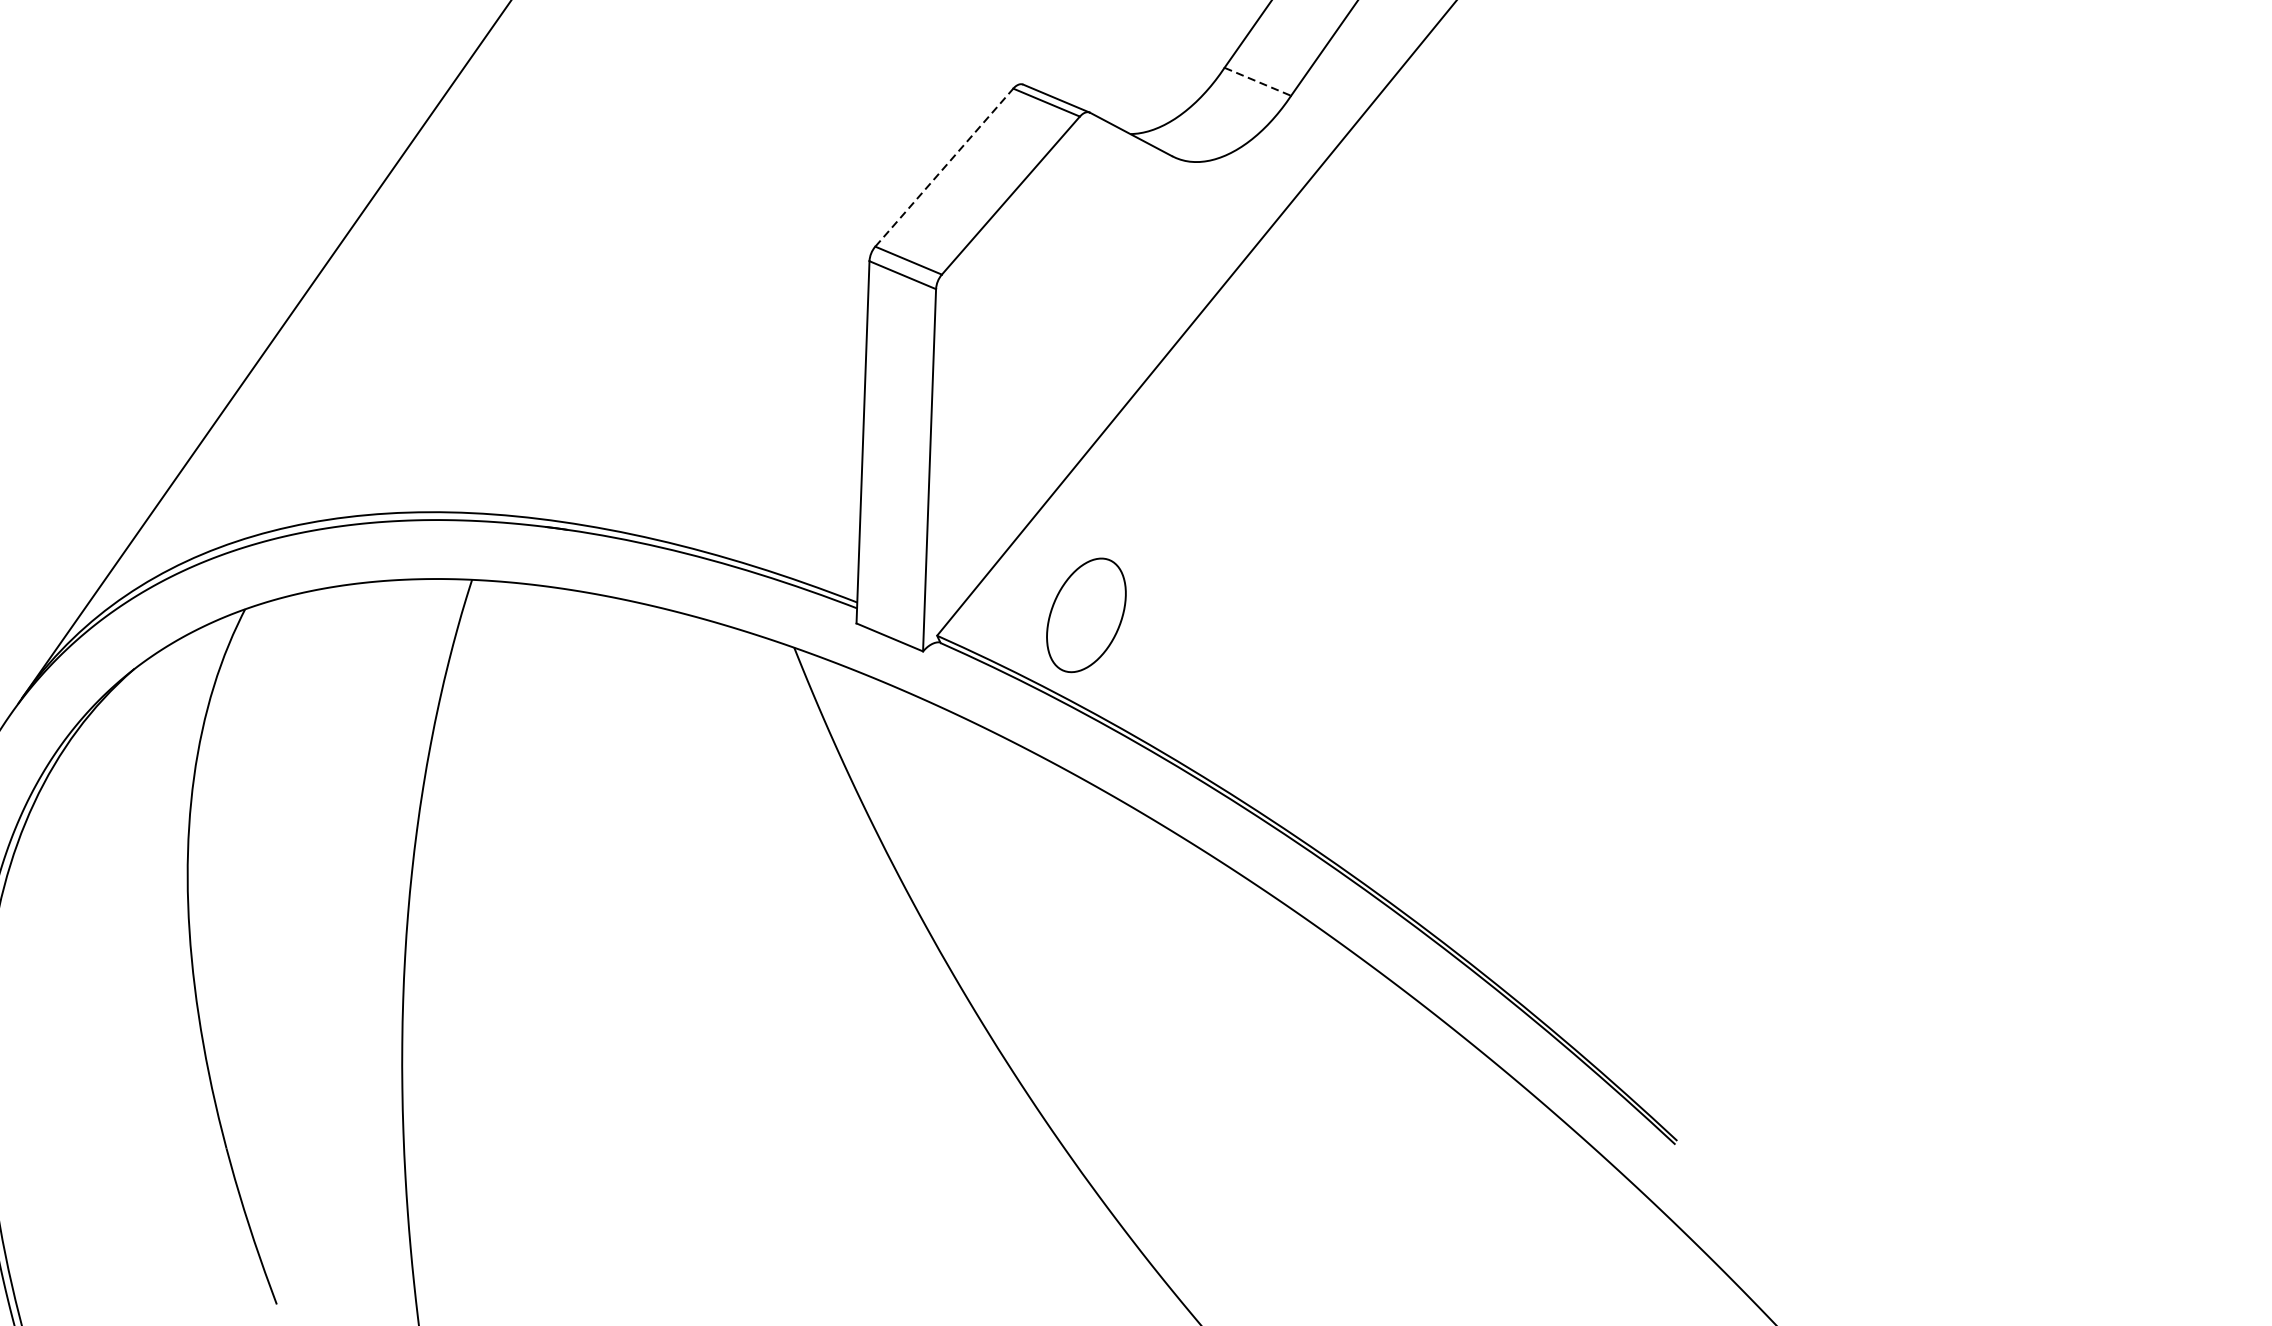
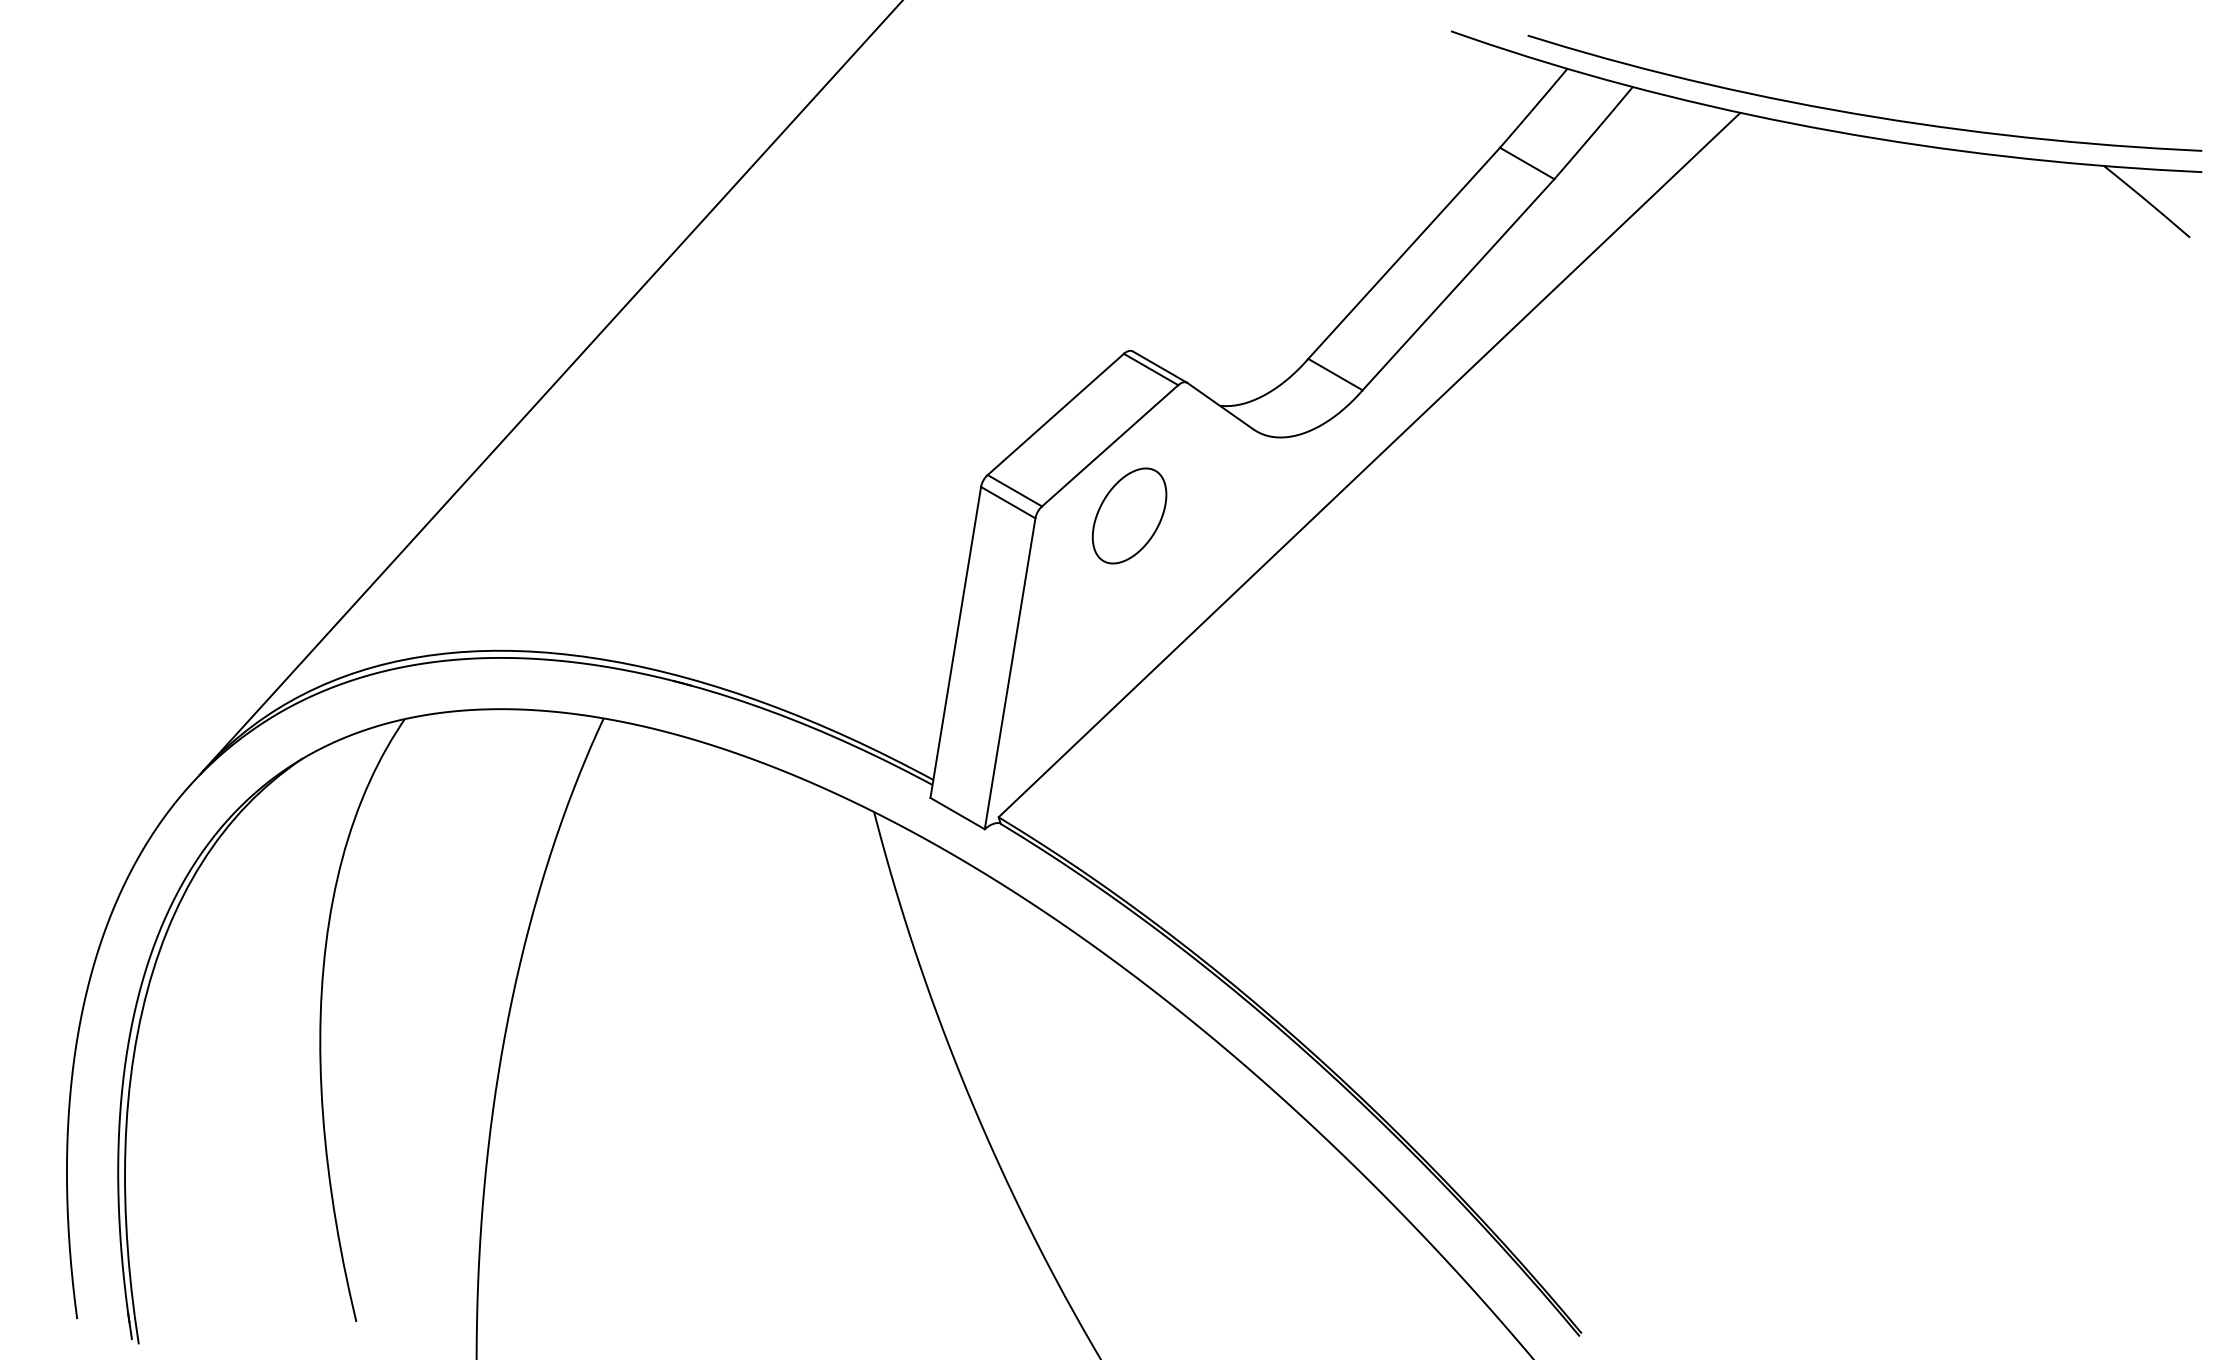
line: (1257, 81) -> (1335, 374), dashed -> solid
line: (945, 167) -> (1056, 414), dashed -> solid
part: (1086, 614) -> (1129, 515), moved

